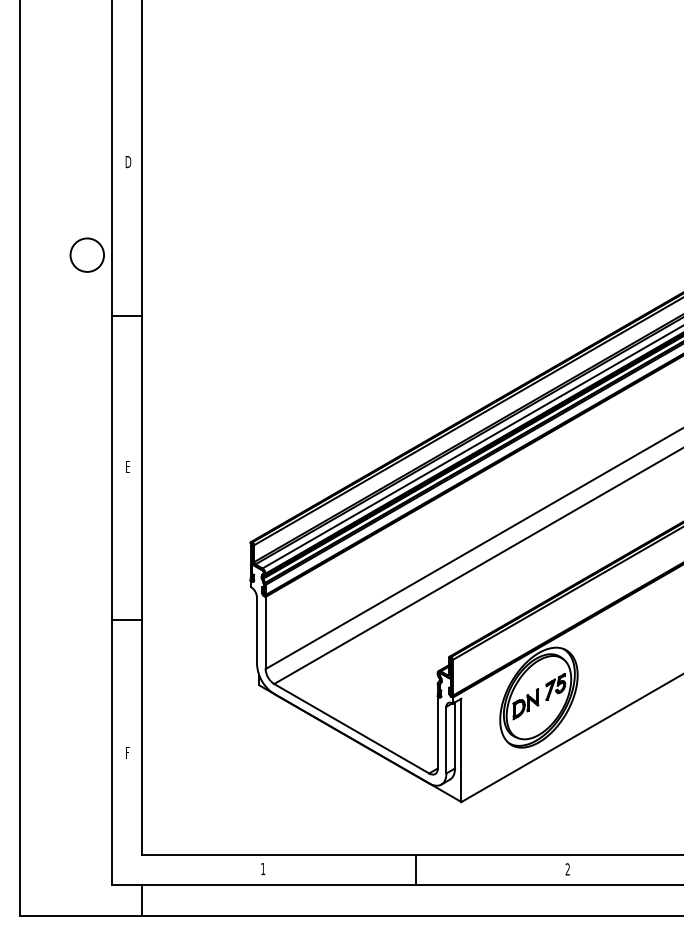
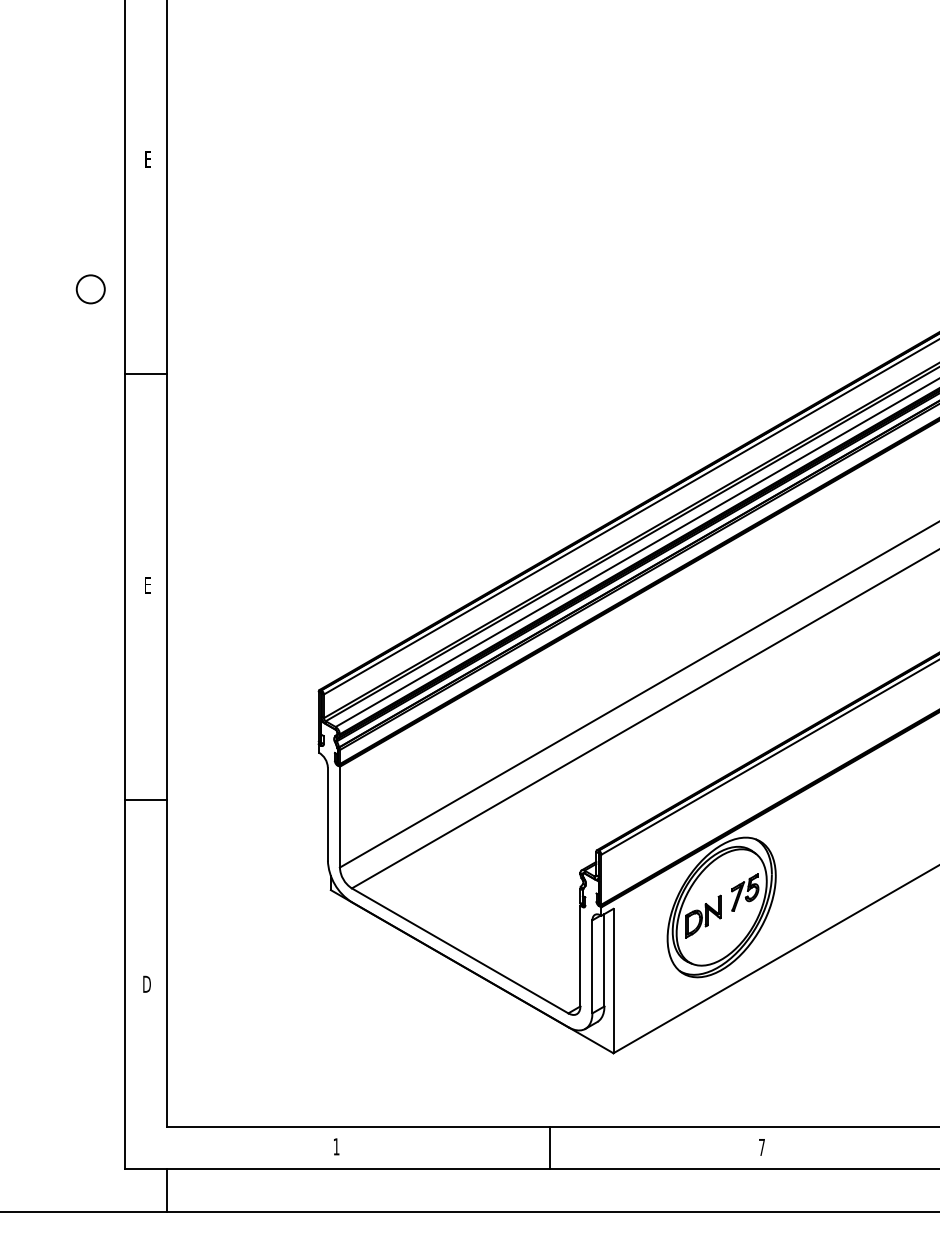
text: (128, 162) -> (148, 159), D -> E
circle: (87, 254) -> (91, 288), size x0.6
text: (127, 752) -> (146, 984), F -> D
text: (567, 869) -> (761, 1147), 2 -> 7

